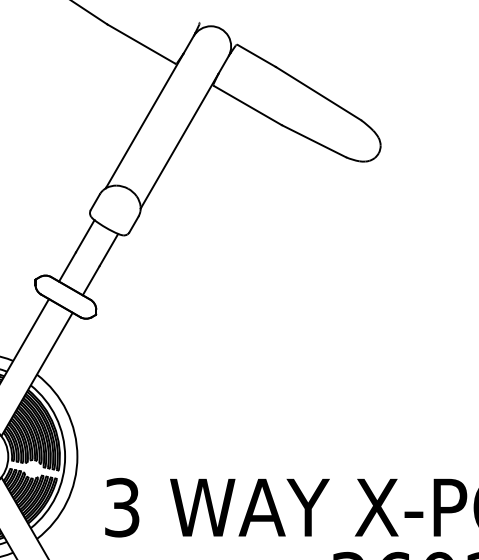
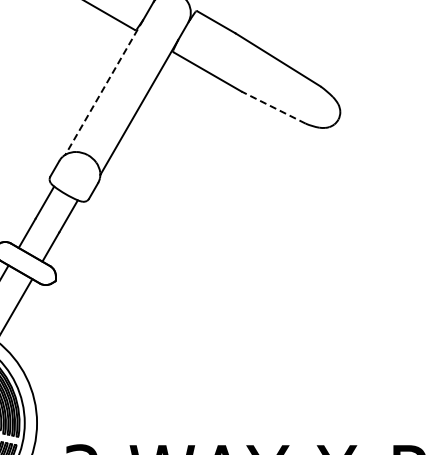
line: (144, 120) -> (104, 86), solid -> dashed
line: (314, 141) -> (274, 107), solid -> dashed

